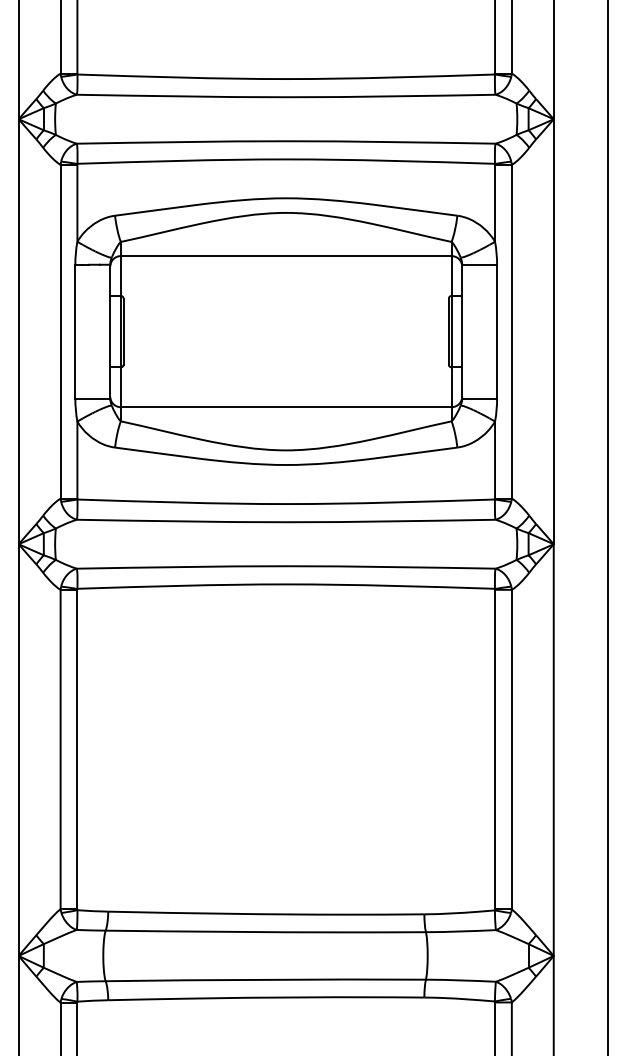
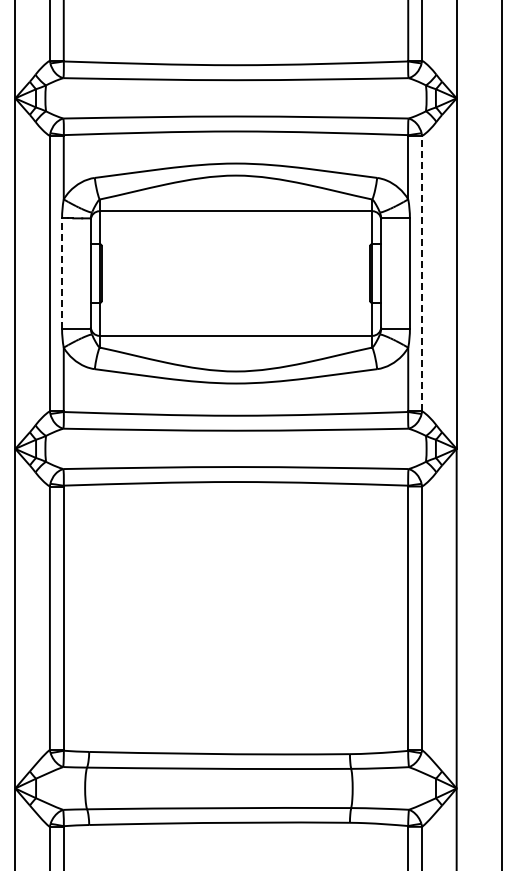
line: (75, 331) -> (62, 273), solid -> dashed
line: (512, 331) -> (422, 273), solid -> dashed

